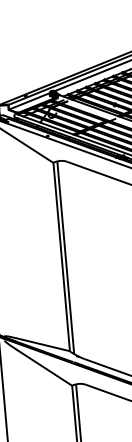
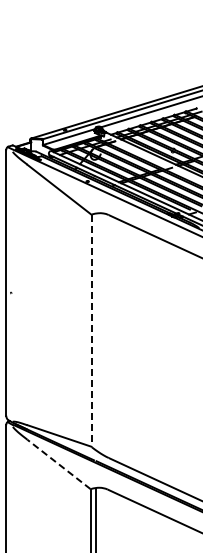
line: (61, 257) -> (91, 331), solid -> dashed
line: (65, 257) -> (96, 331), removed
line: (44, 367) -> (58, 464), solid -> dashed

